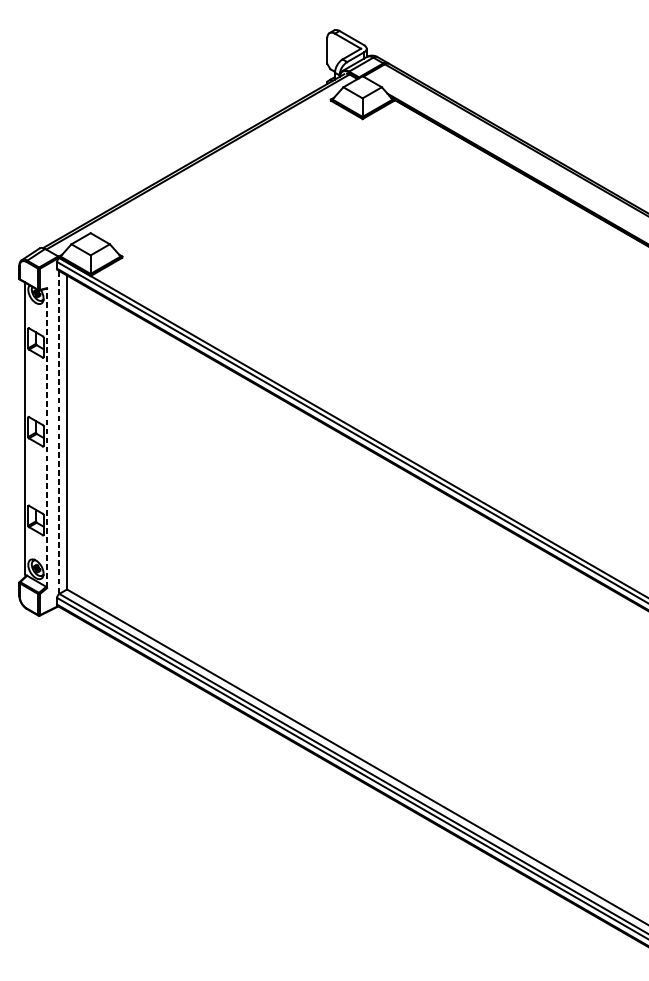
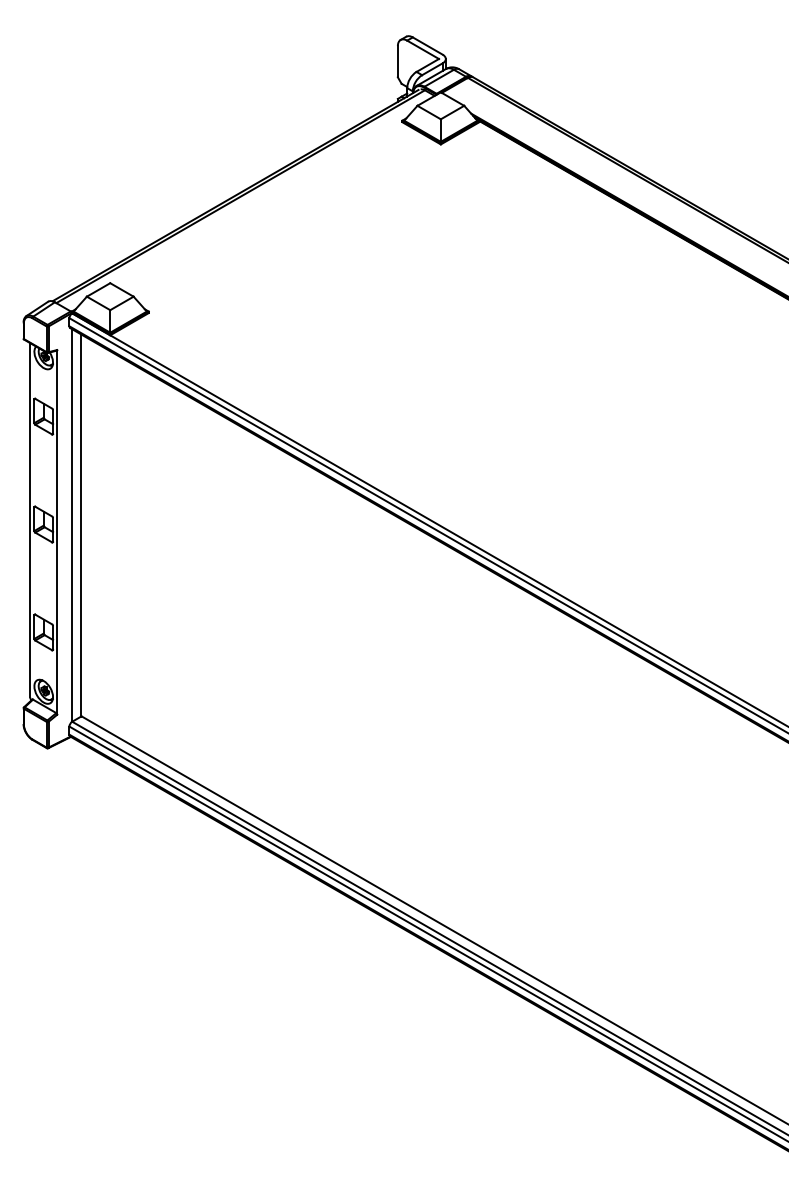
line: (58, 432) -> (71, 525), dashed -> solid
line: (47, 437) -> (57, 531), dashed -> solid

